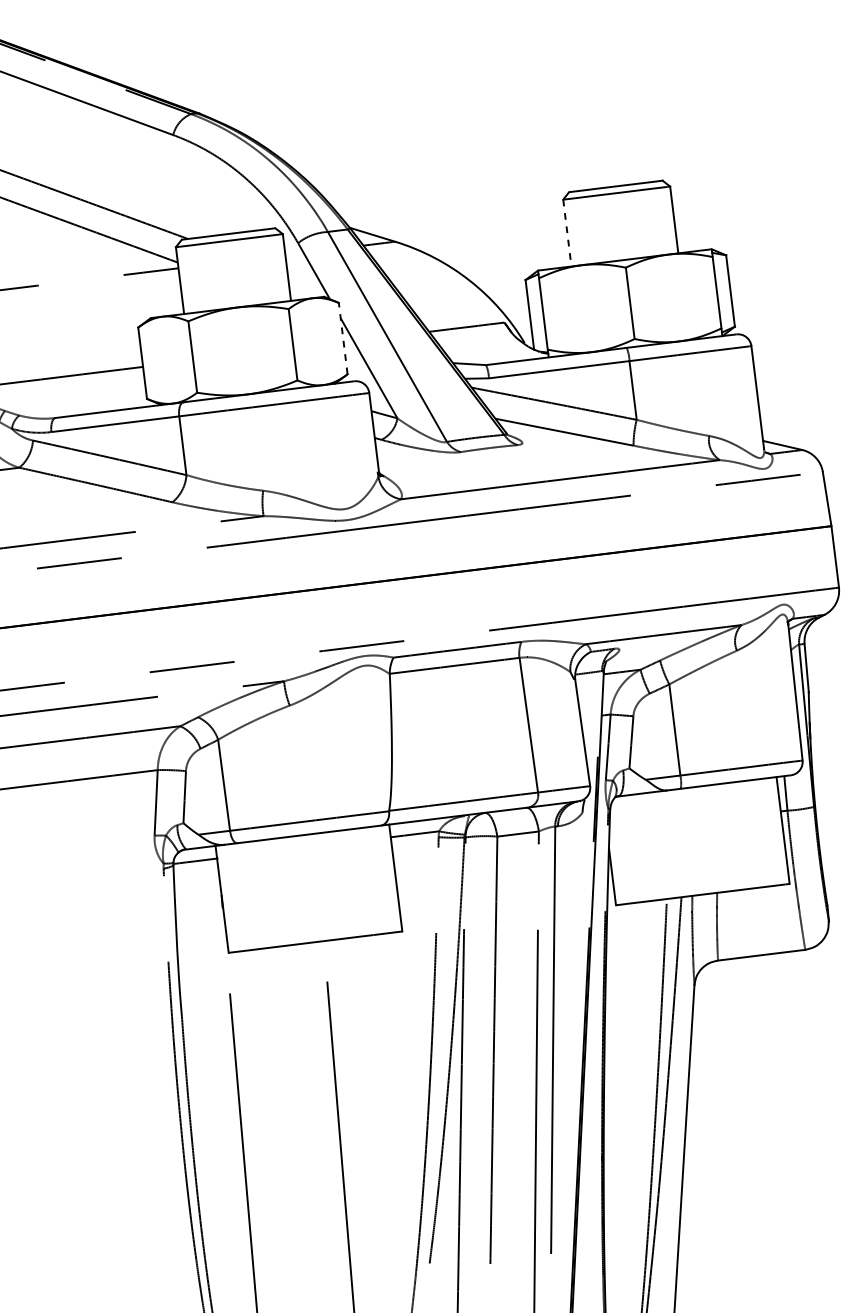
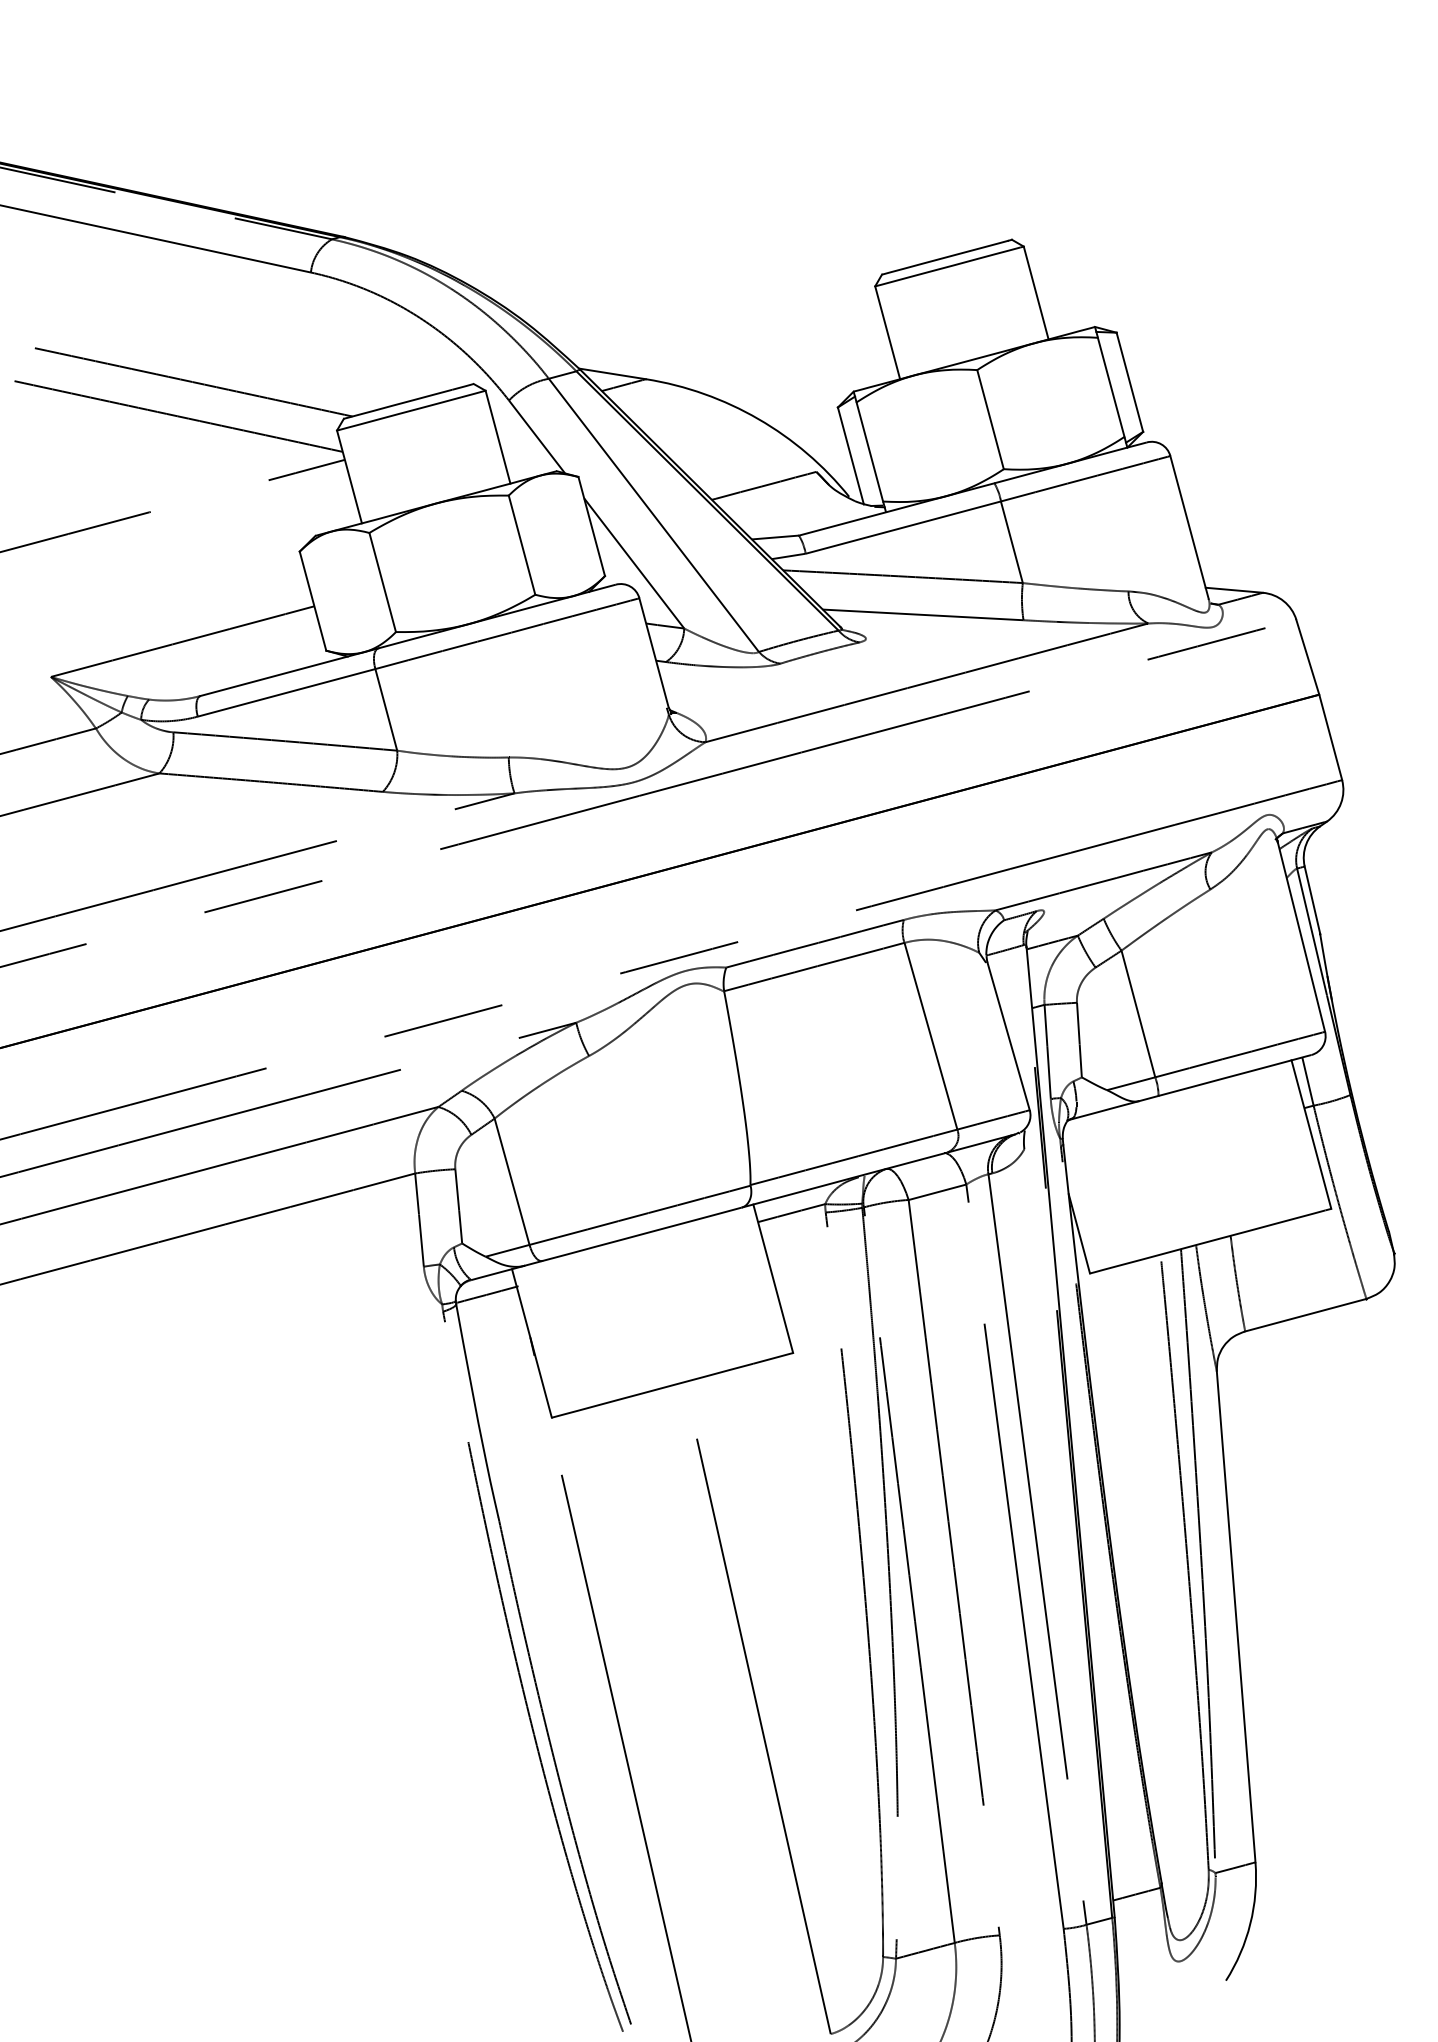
line: (567, 233) -> (887, 333), dashed -> solid
line: (343, 338) -> (591, 526), dashed -> solid

